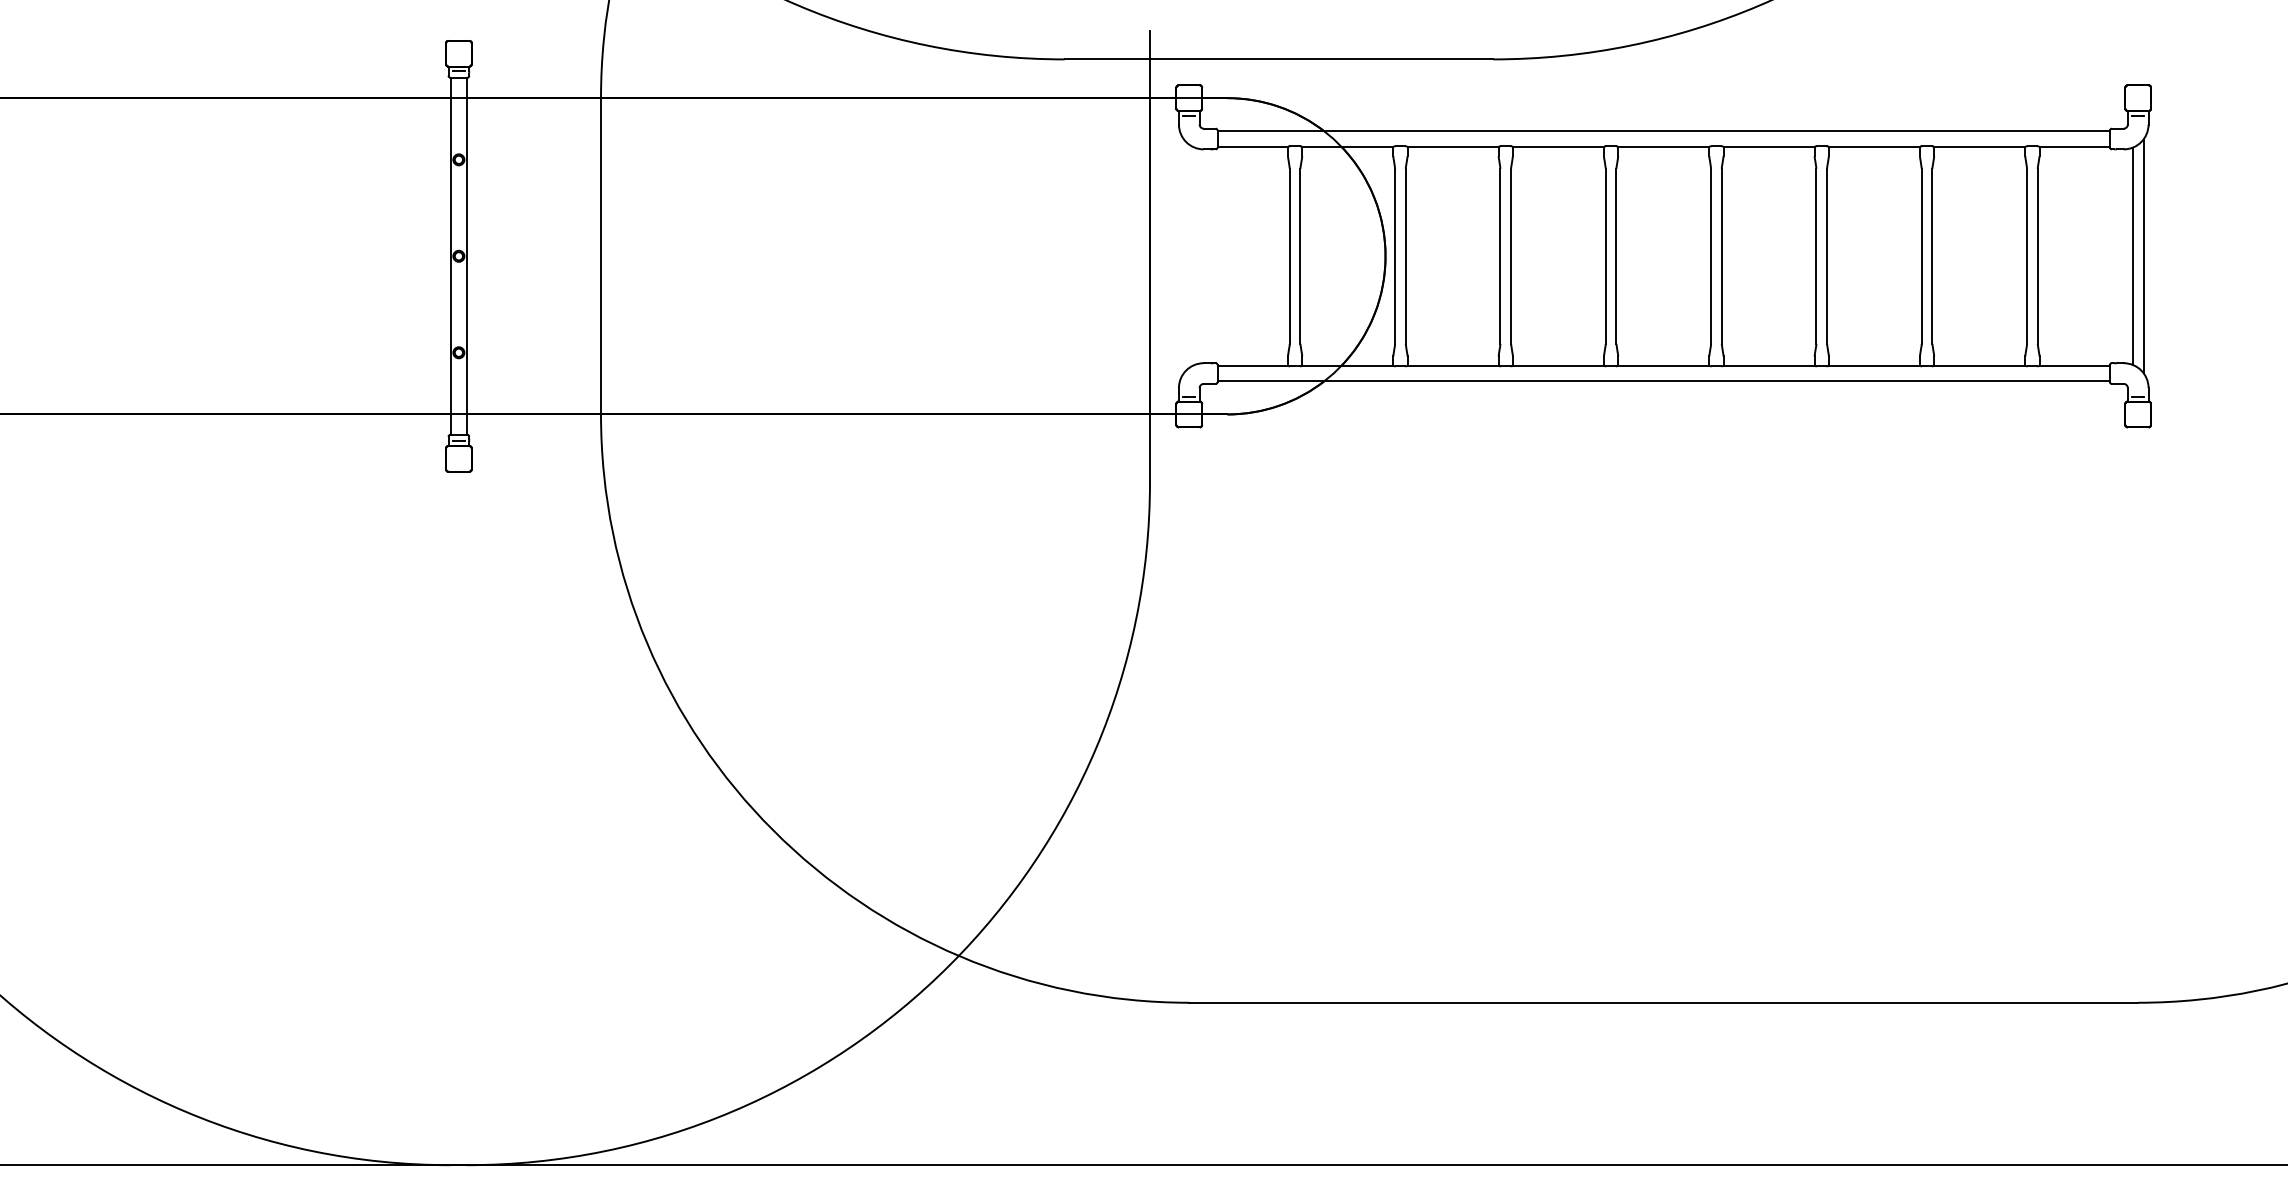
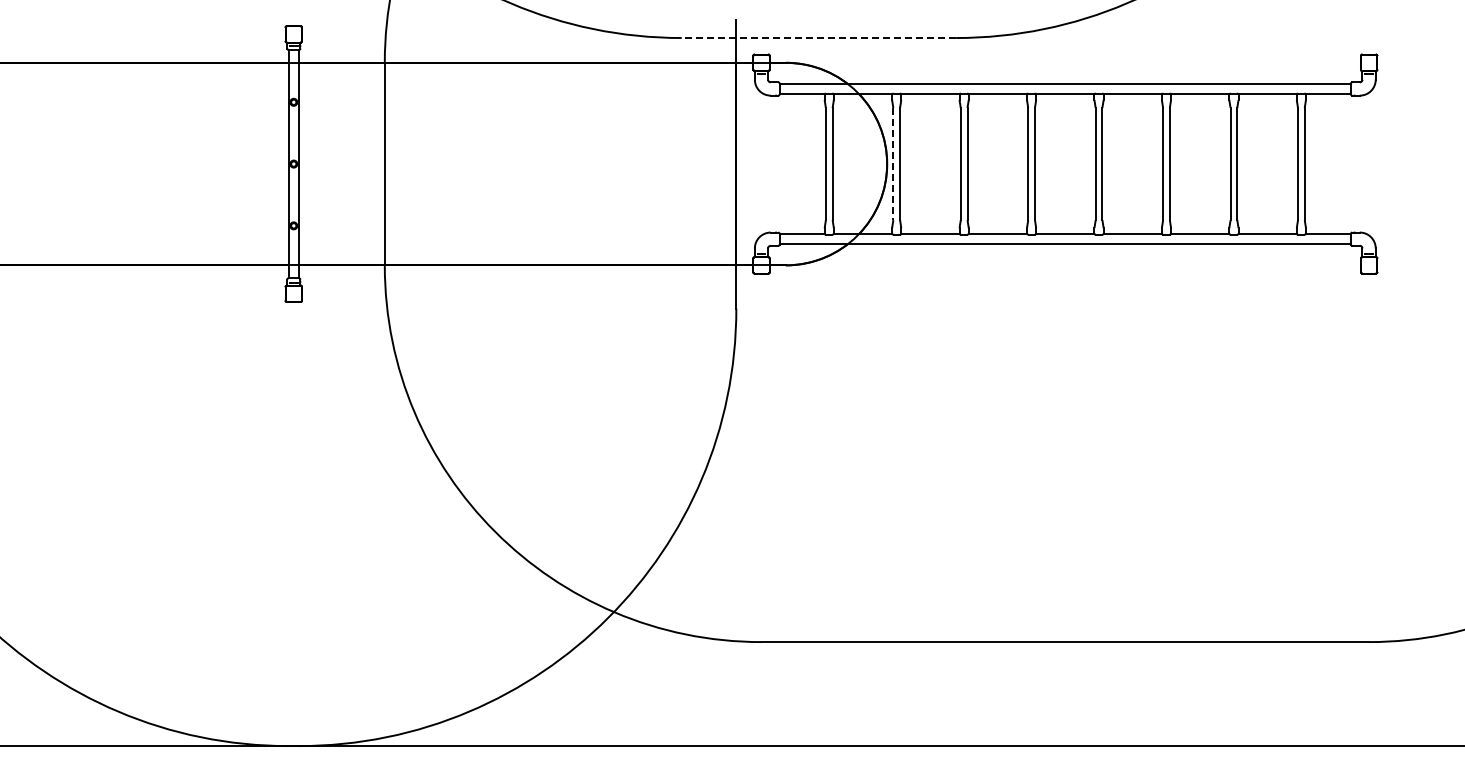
line: (1278, 60) -> (818, 38), solid -> dashed
line: (2132, 255) -> (1365, 163), removed
line: (2143, 255) -> (1372, 163), removed
line: (1395, 256) -> (893, 164), solid -> dashed

